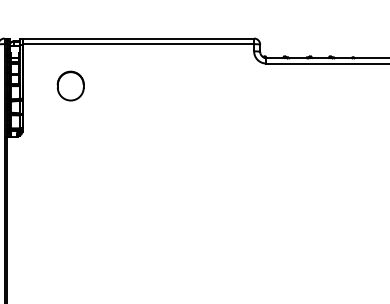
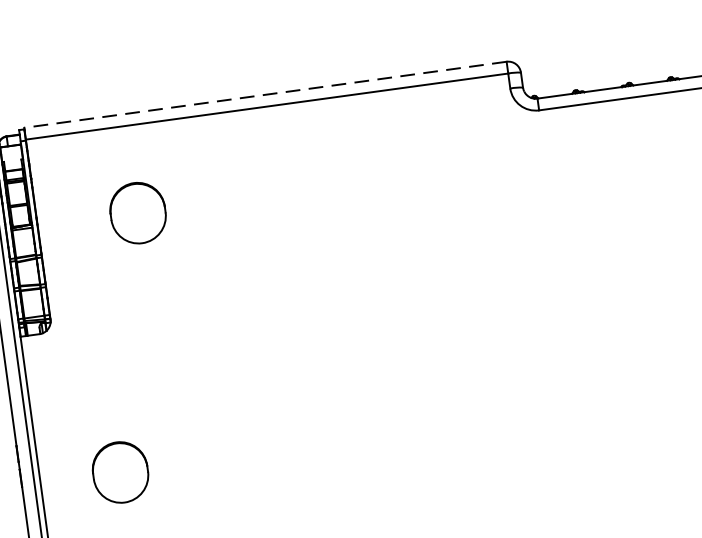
line: (138, 38) -> (265, 94), solid -> dashed
part: (45, 206) -> (119, 471), added

